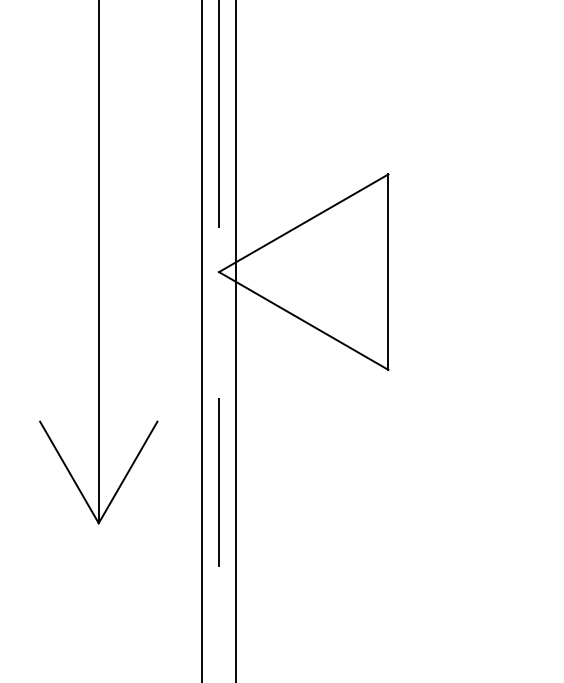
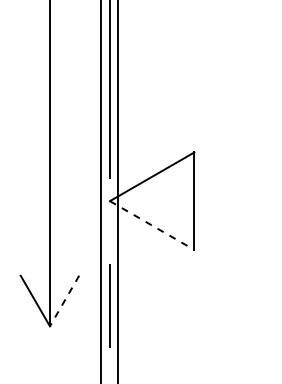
line: (304, 320) -> (152, 225), solid -> dashed
line: (127, 473) -> (64, 301), solid -> dashed

